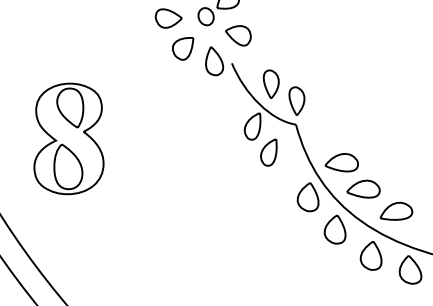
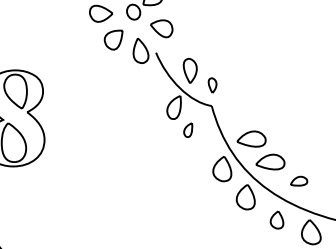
part: (296, 100) -> (212, 85), size x0.6
part: (268, 152) -> (187, 130), size x0.6
part: (396, 210) -> (299, 180), size x0.6
part: (370, 255) -> (276, 219), size x0.7

